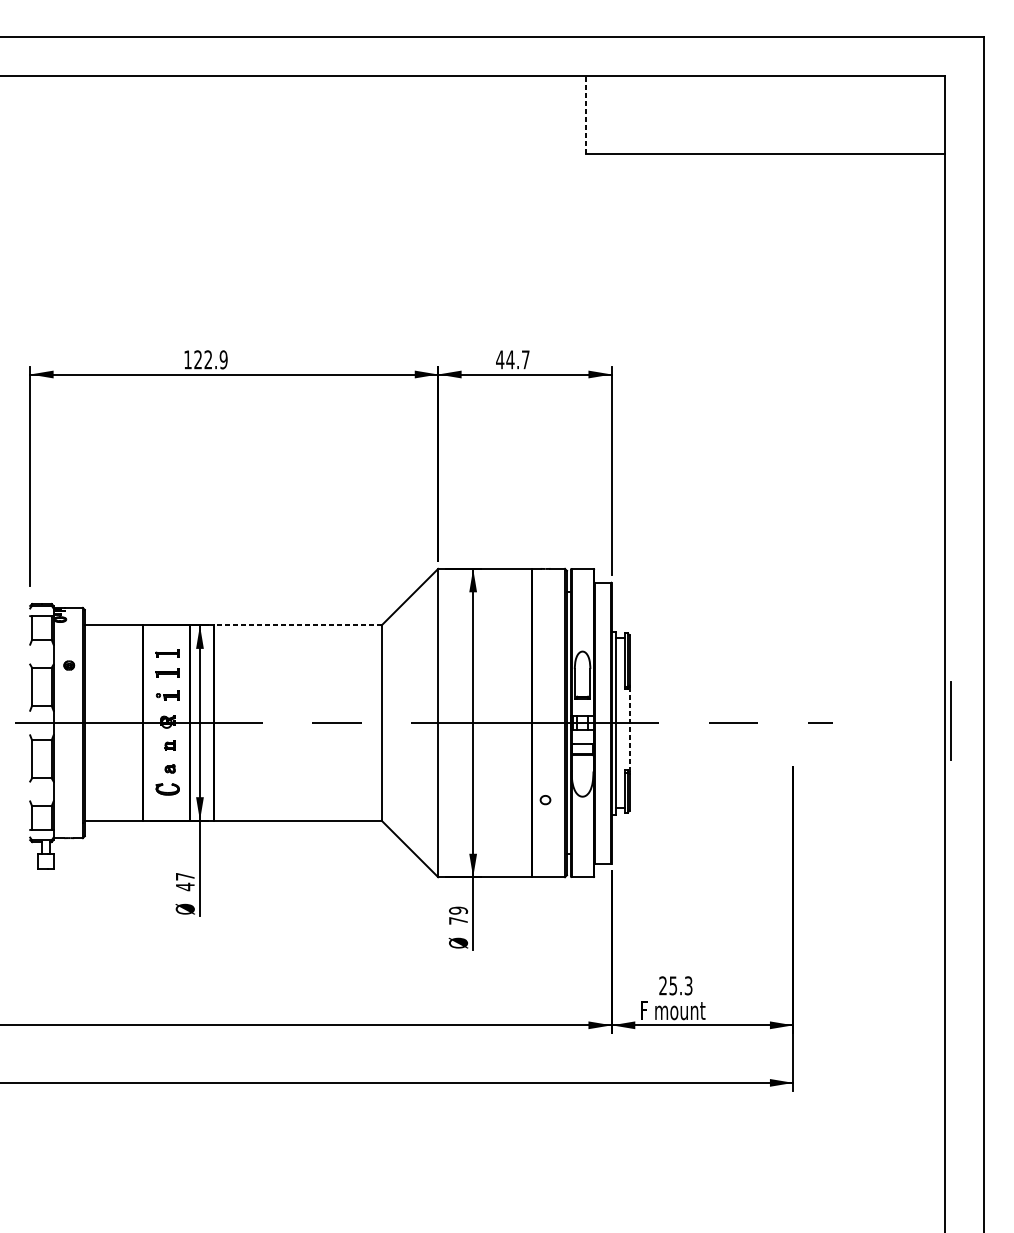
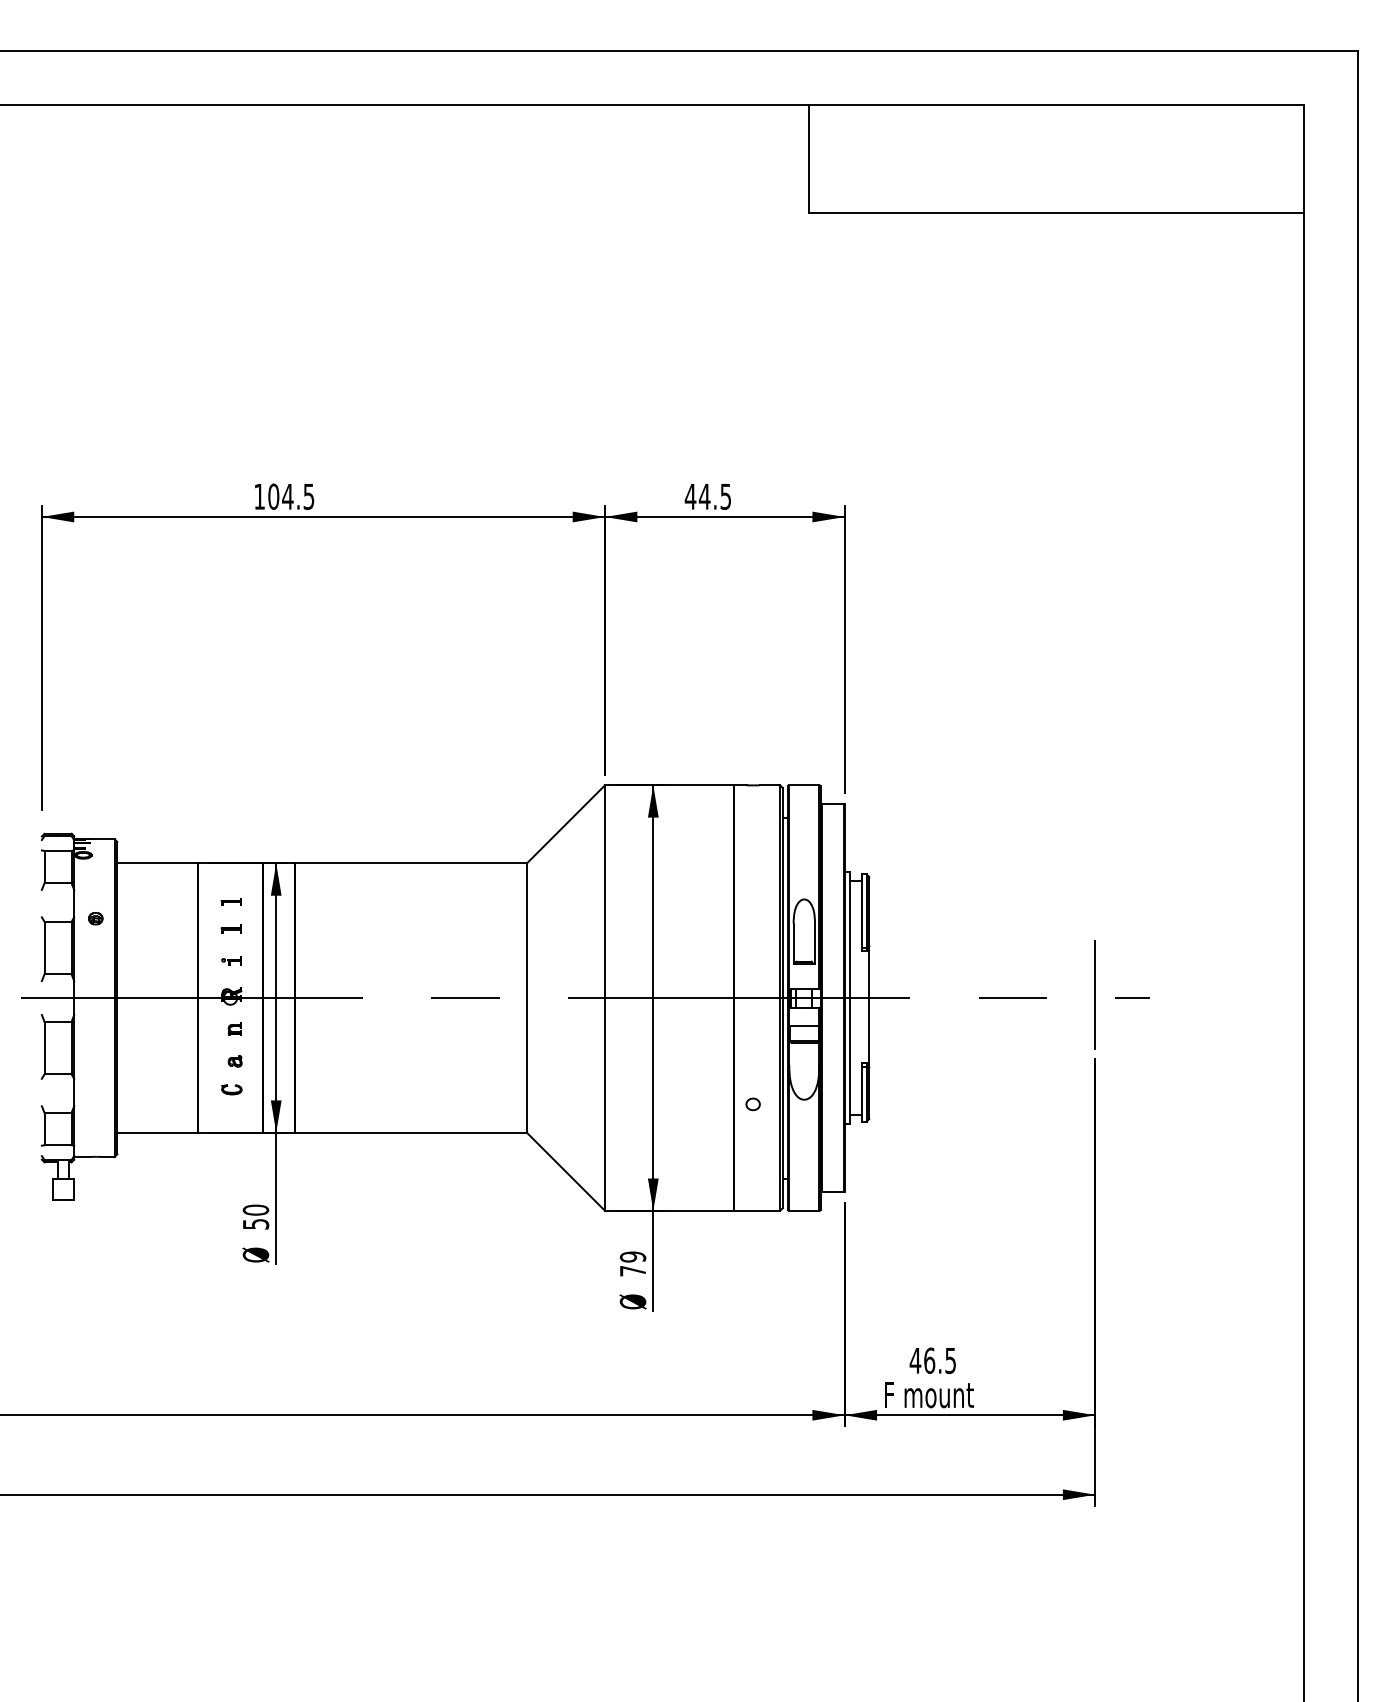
line: (585, 114) -> (808, 158), dashed -> solid
text: (211, 359) -> (291, 496), 122.9 -> 104.5
text: (525, 359) -> (725, 496), 44.7 -> 44.5
line: (297, 625) -> (411, 863), dashed -> solid
part: (166, 653) -> (230, 901), size x0.62
part: (166, 672) -> (230, 928), size x0.62
part: (167, 695) -> (231, 960), size x0.62
line: (950, 720) -> (1094, 994), moved
line: (629, 729) -> (869, 1006), dashed -> solid
part: (167, 789) -> (231, 1089), size x0.62
text: (184, 882) -> (255, 1217), 47 -> 50
text: (675, 985) -> (932, 1360), 25.3 -> 46.5

